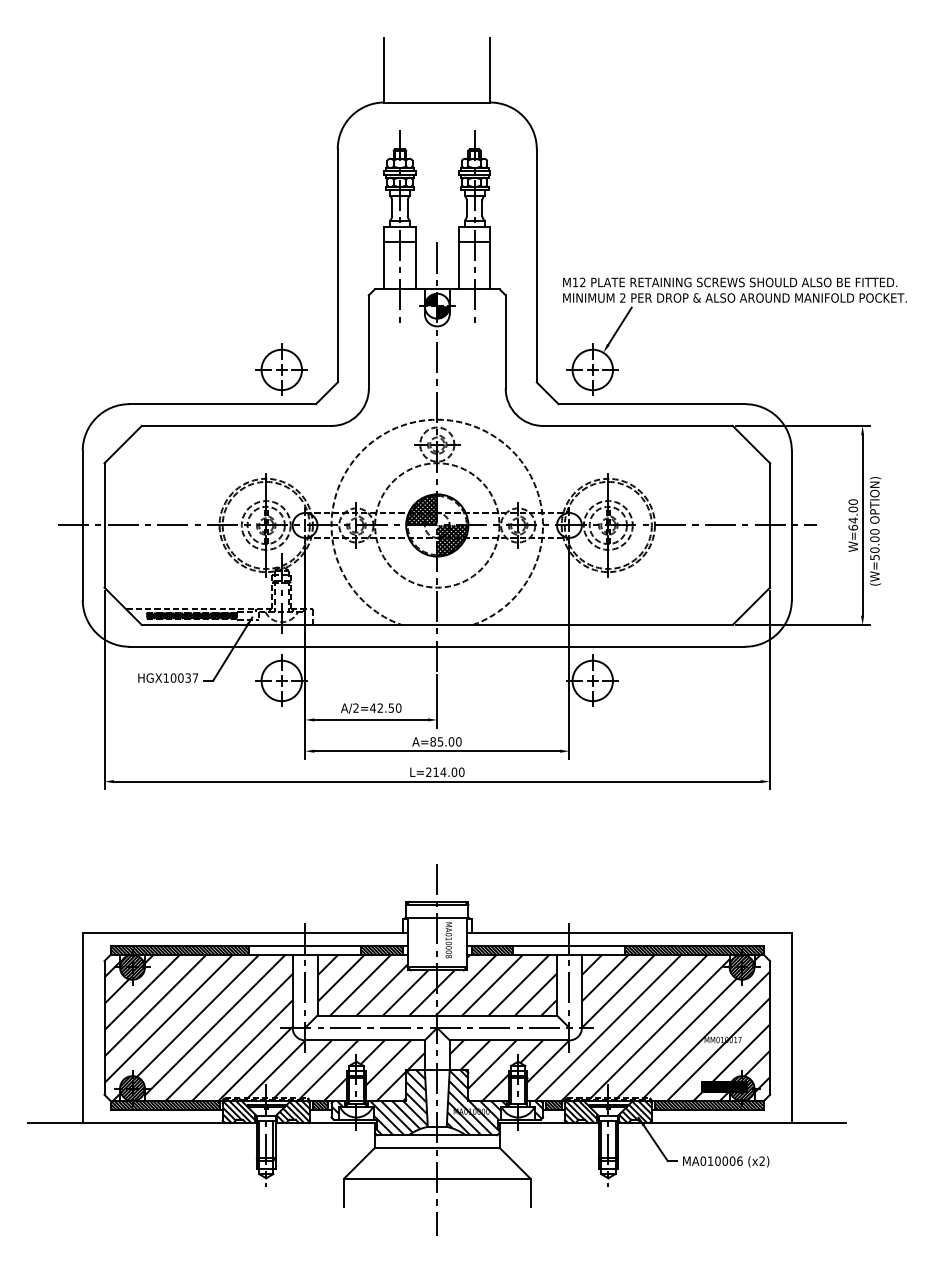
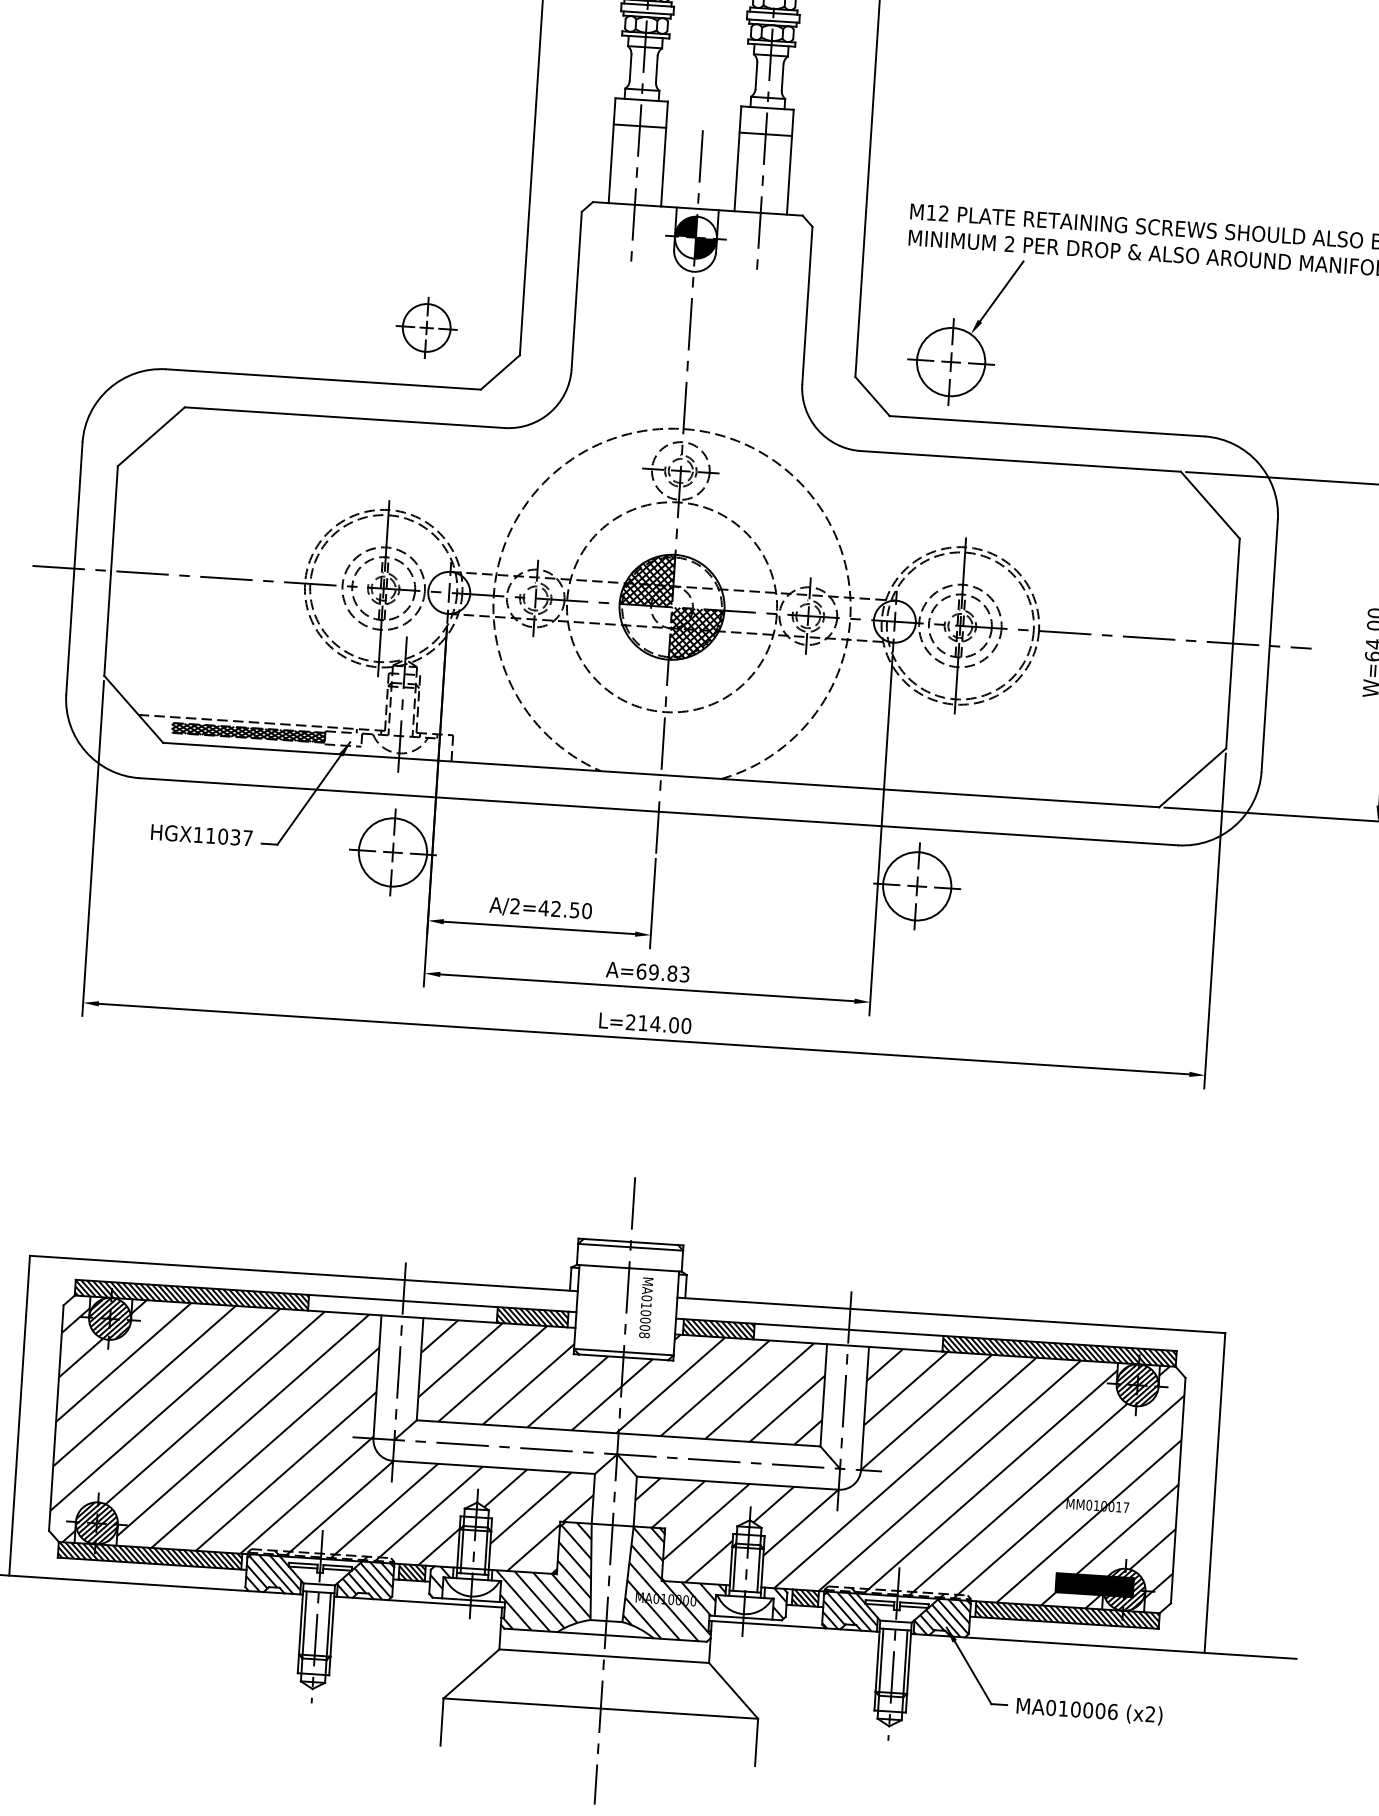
part: (281, 369) -> (426, 327), size x0.7
text: (173, 677) -> (210, 834), HGX10037 -> HGX11037
text: (445, 741) -> (662, 972), A=85.00 -> A=69.83

